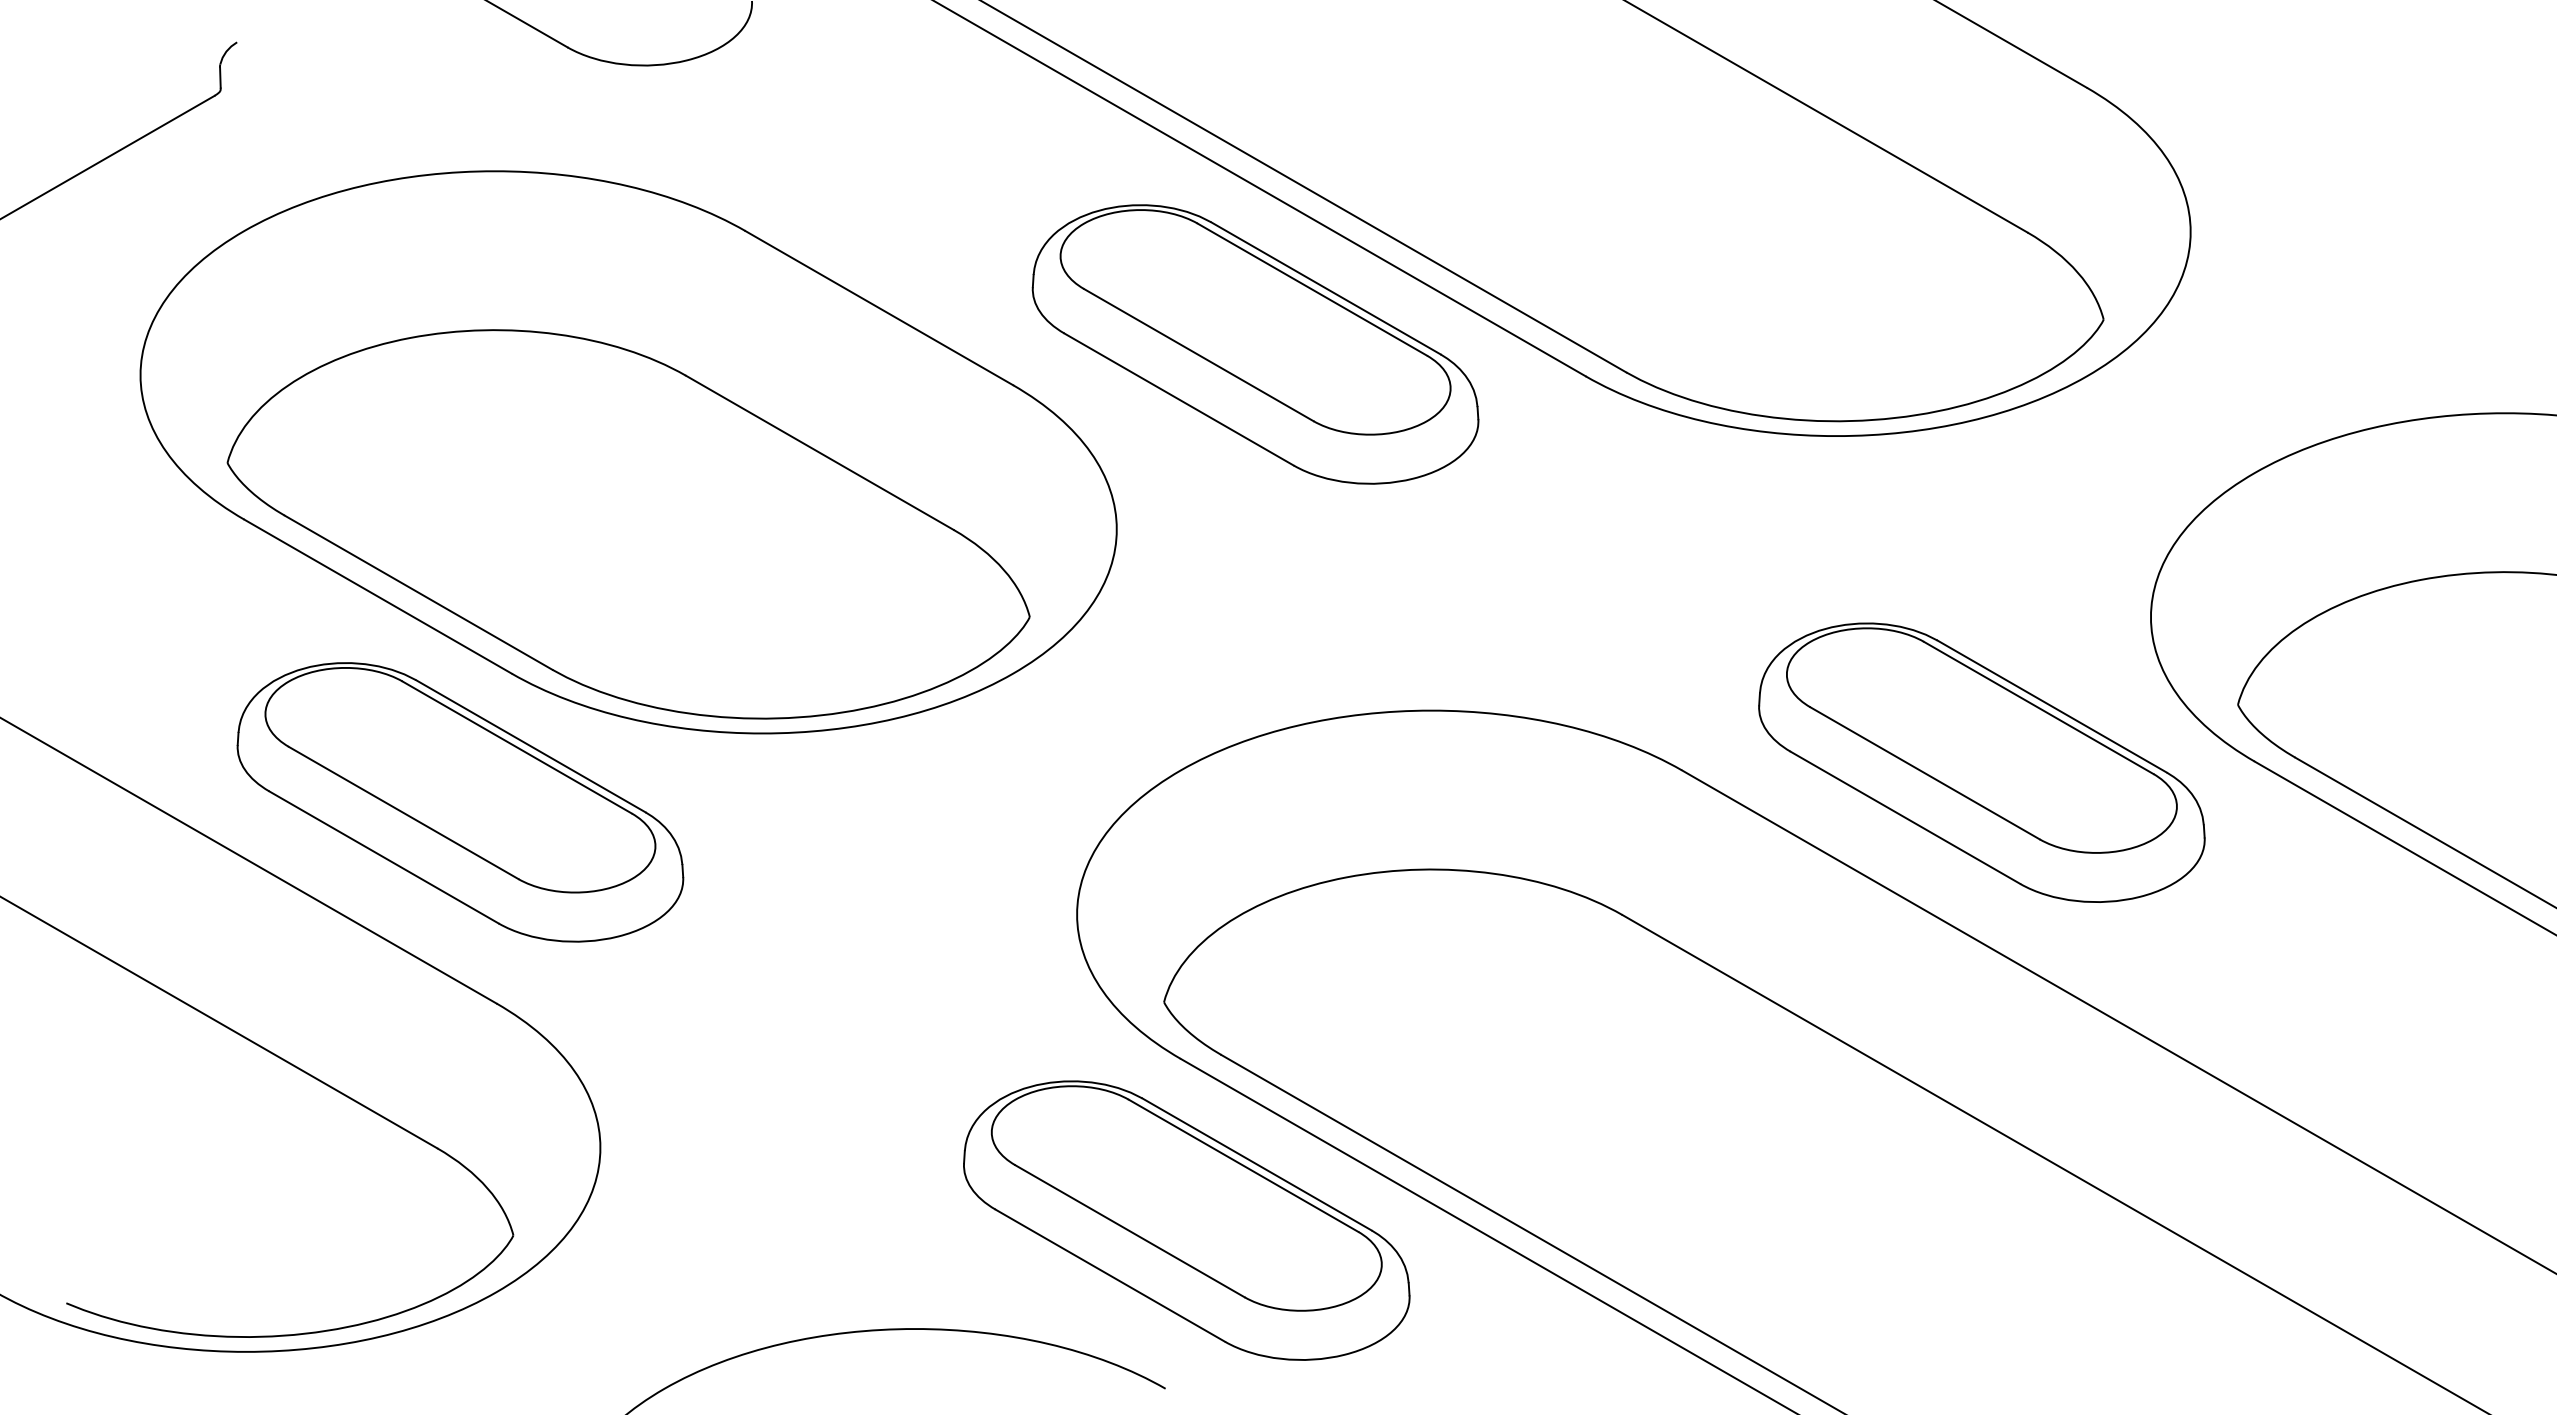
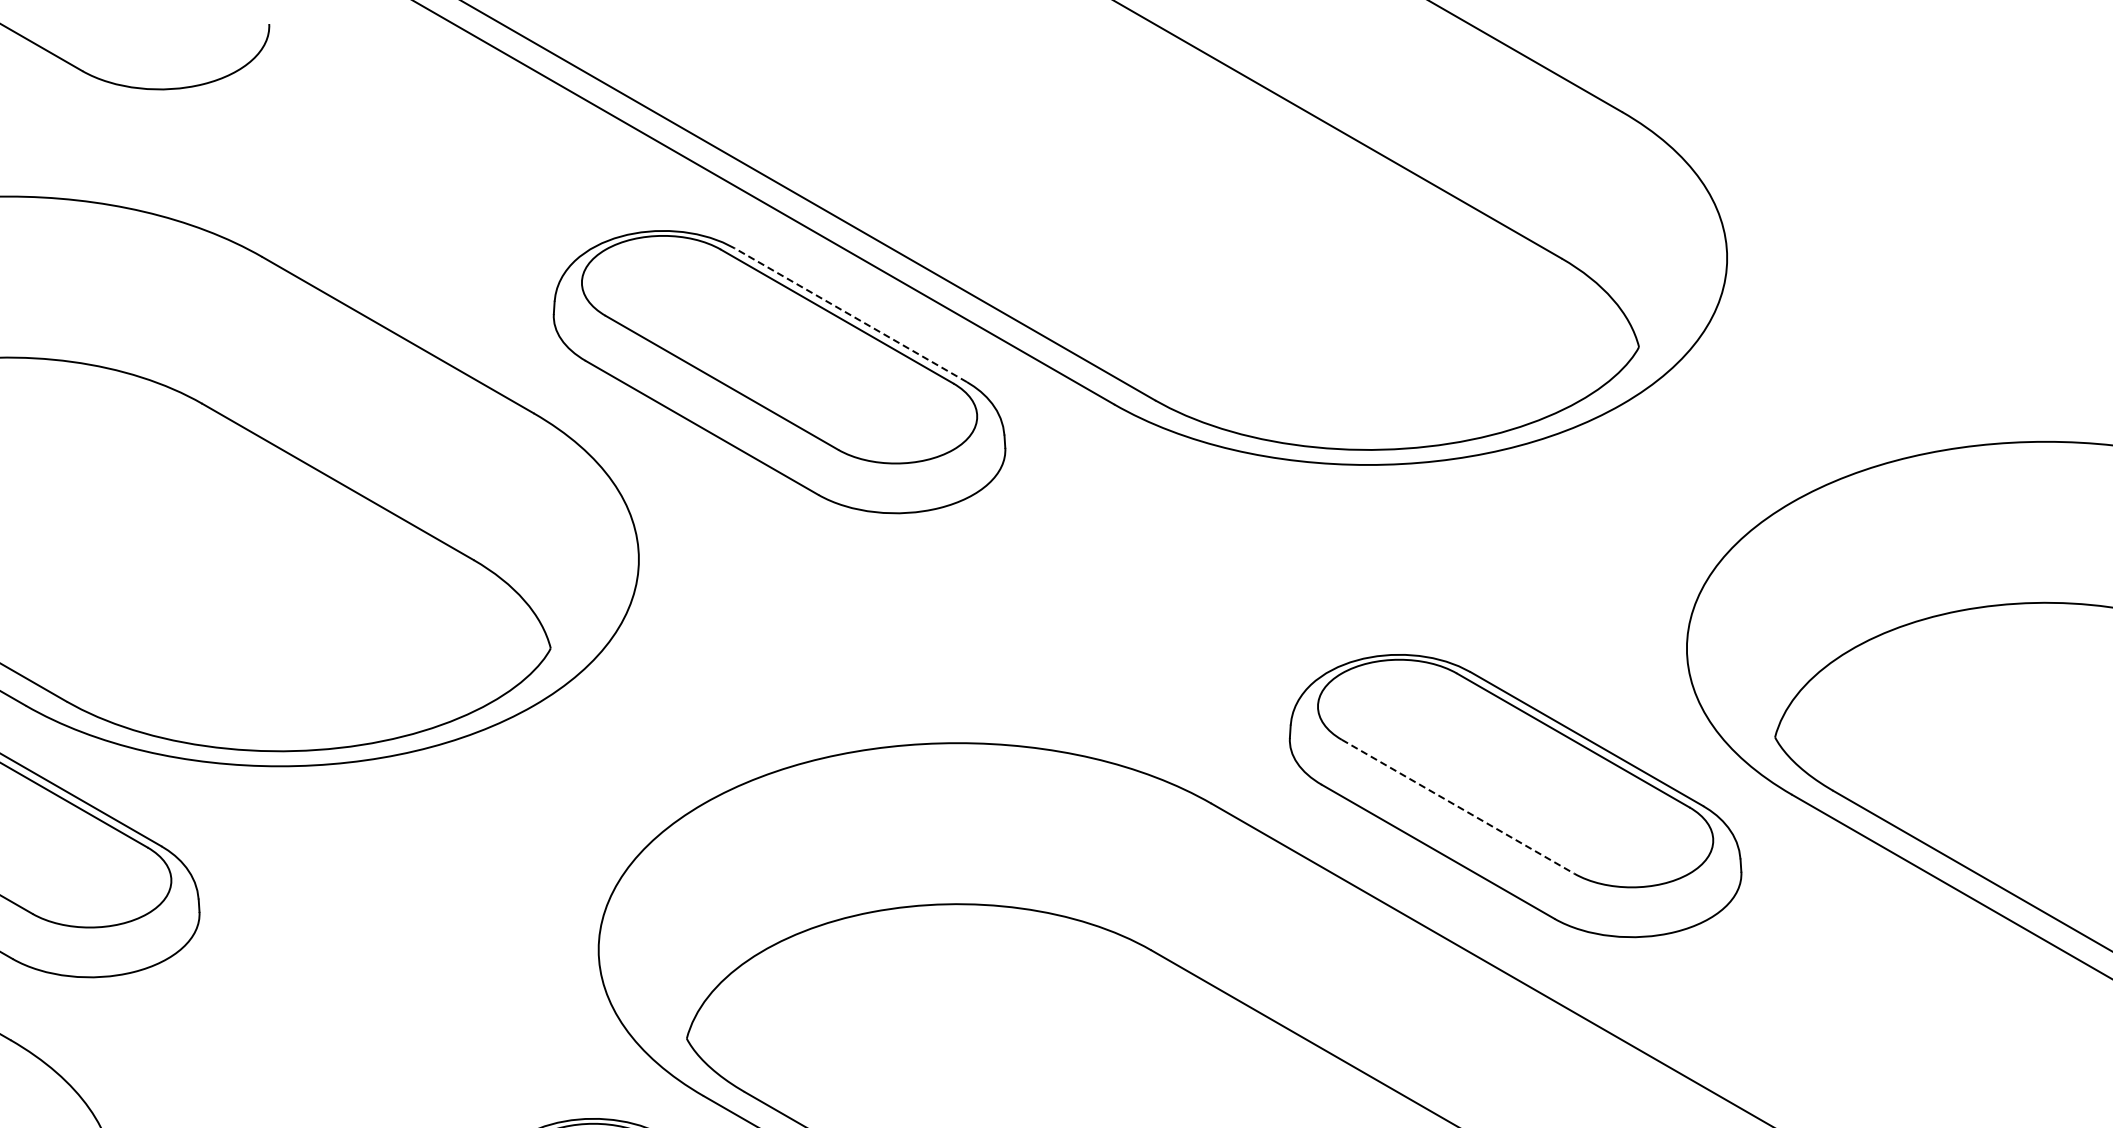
line: (1325, 288) -> (850, 315), solid -> dashed
line: (1925, 773) -> (1458, 806), solid -> dashed

